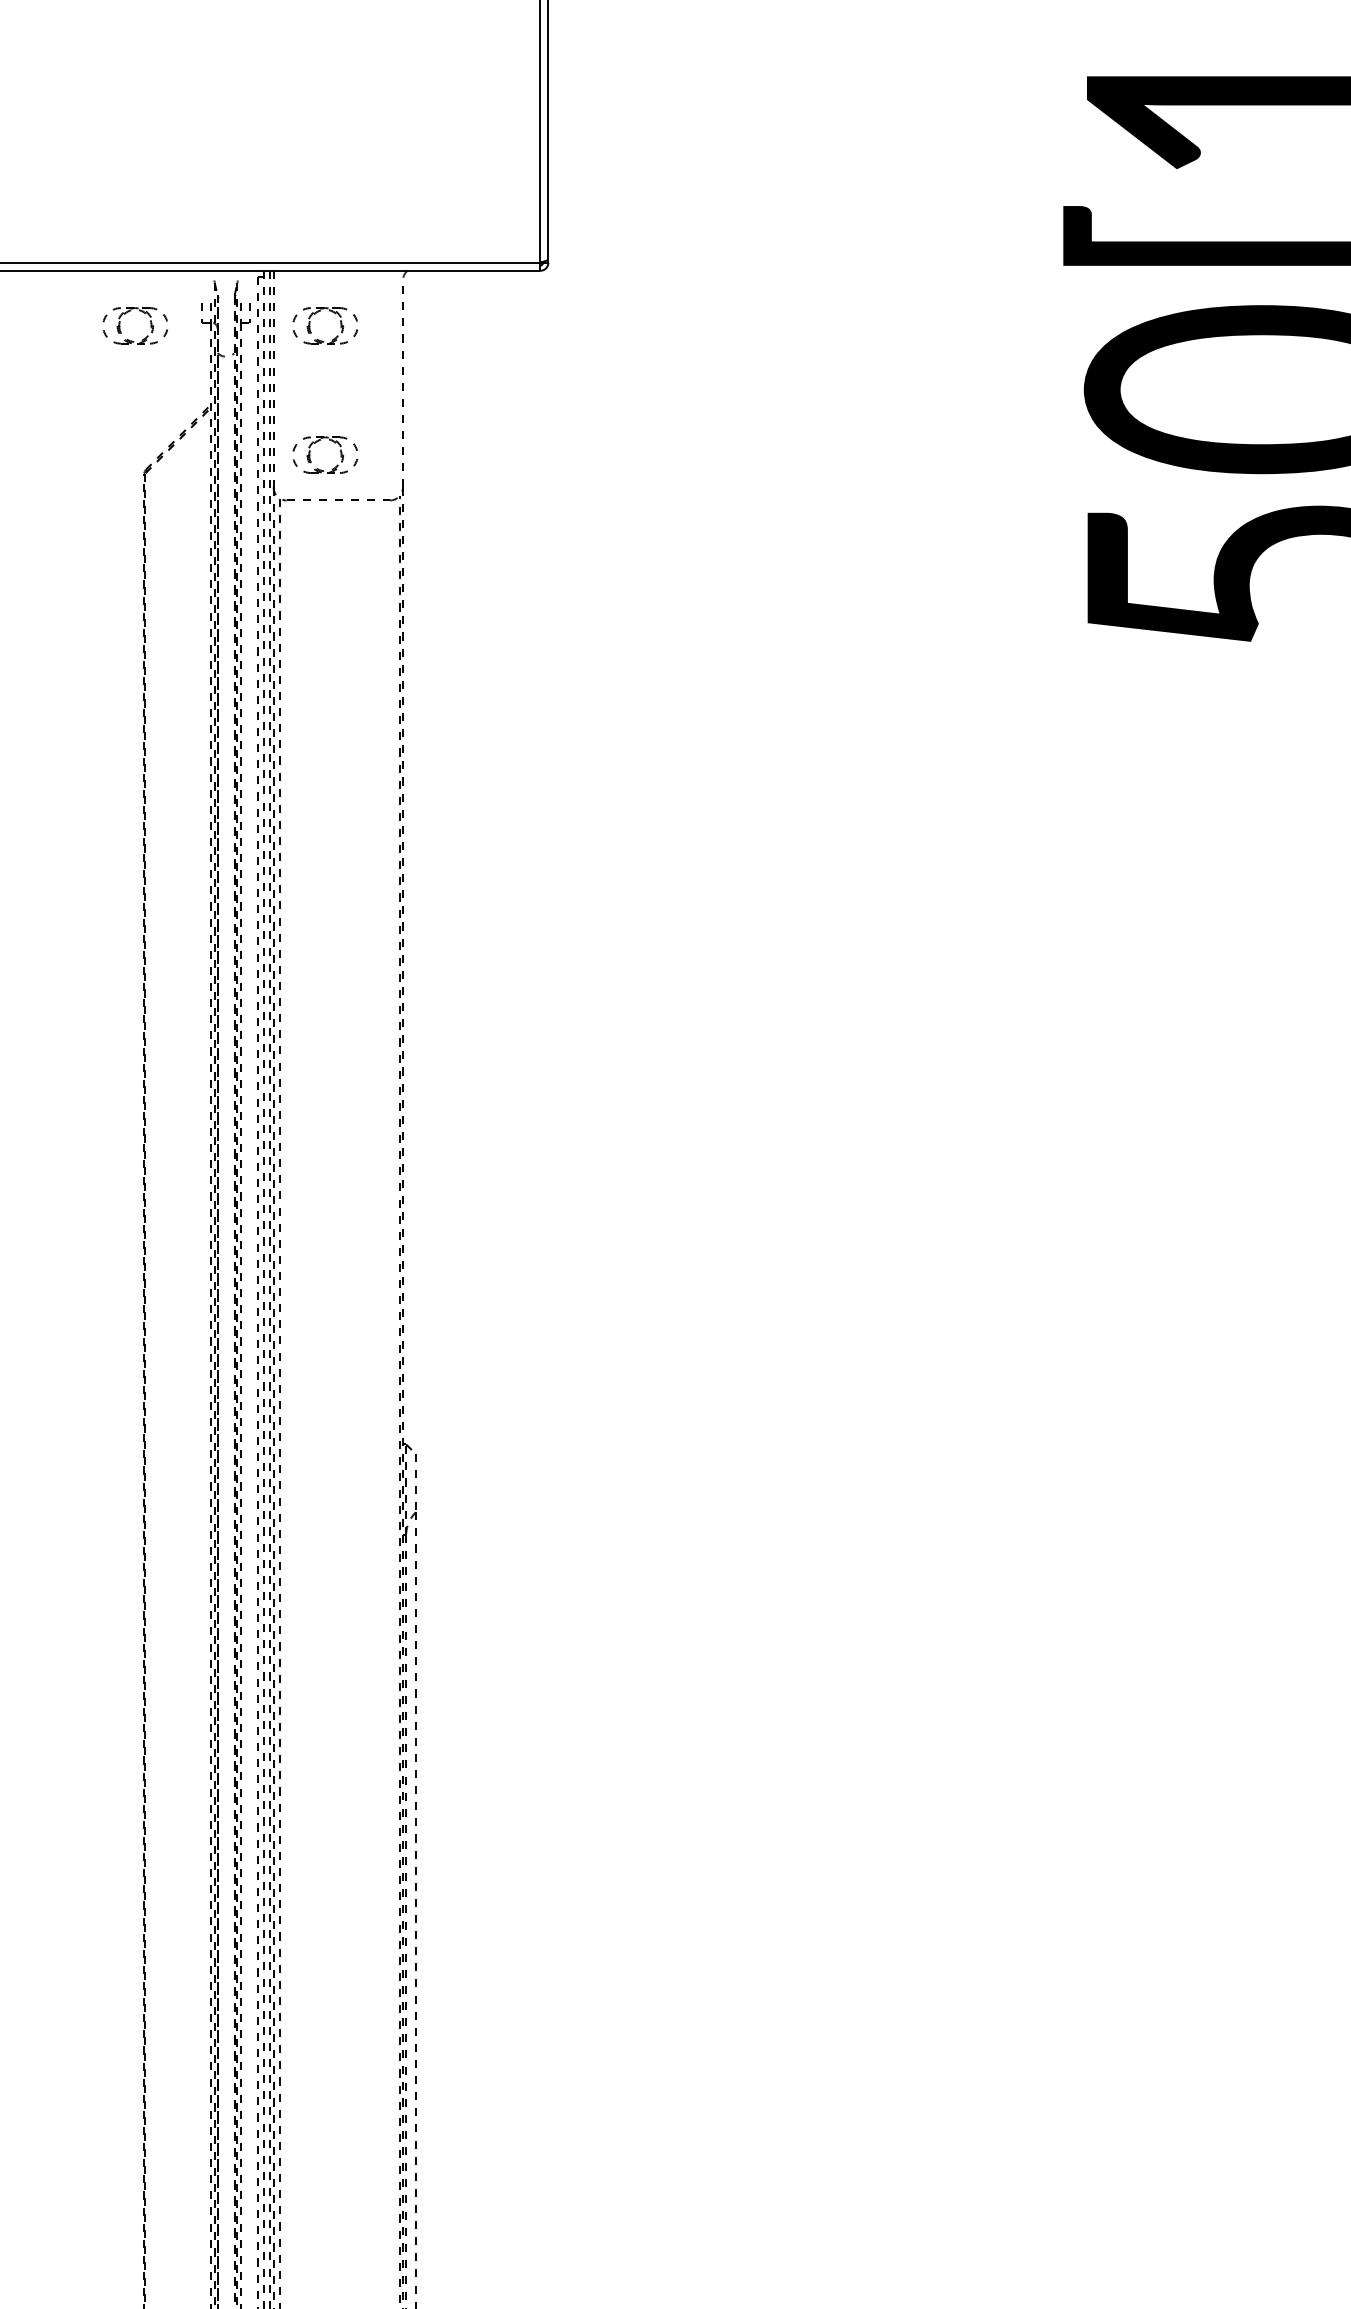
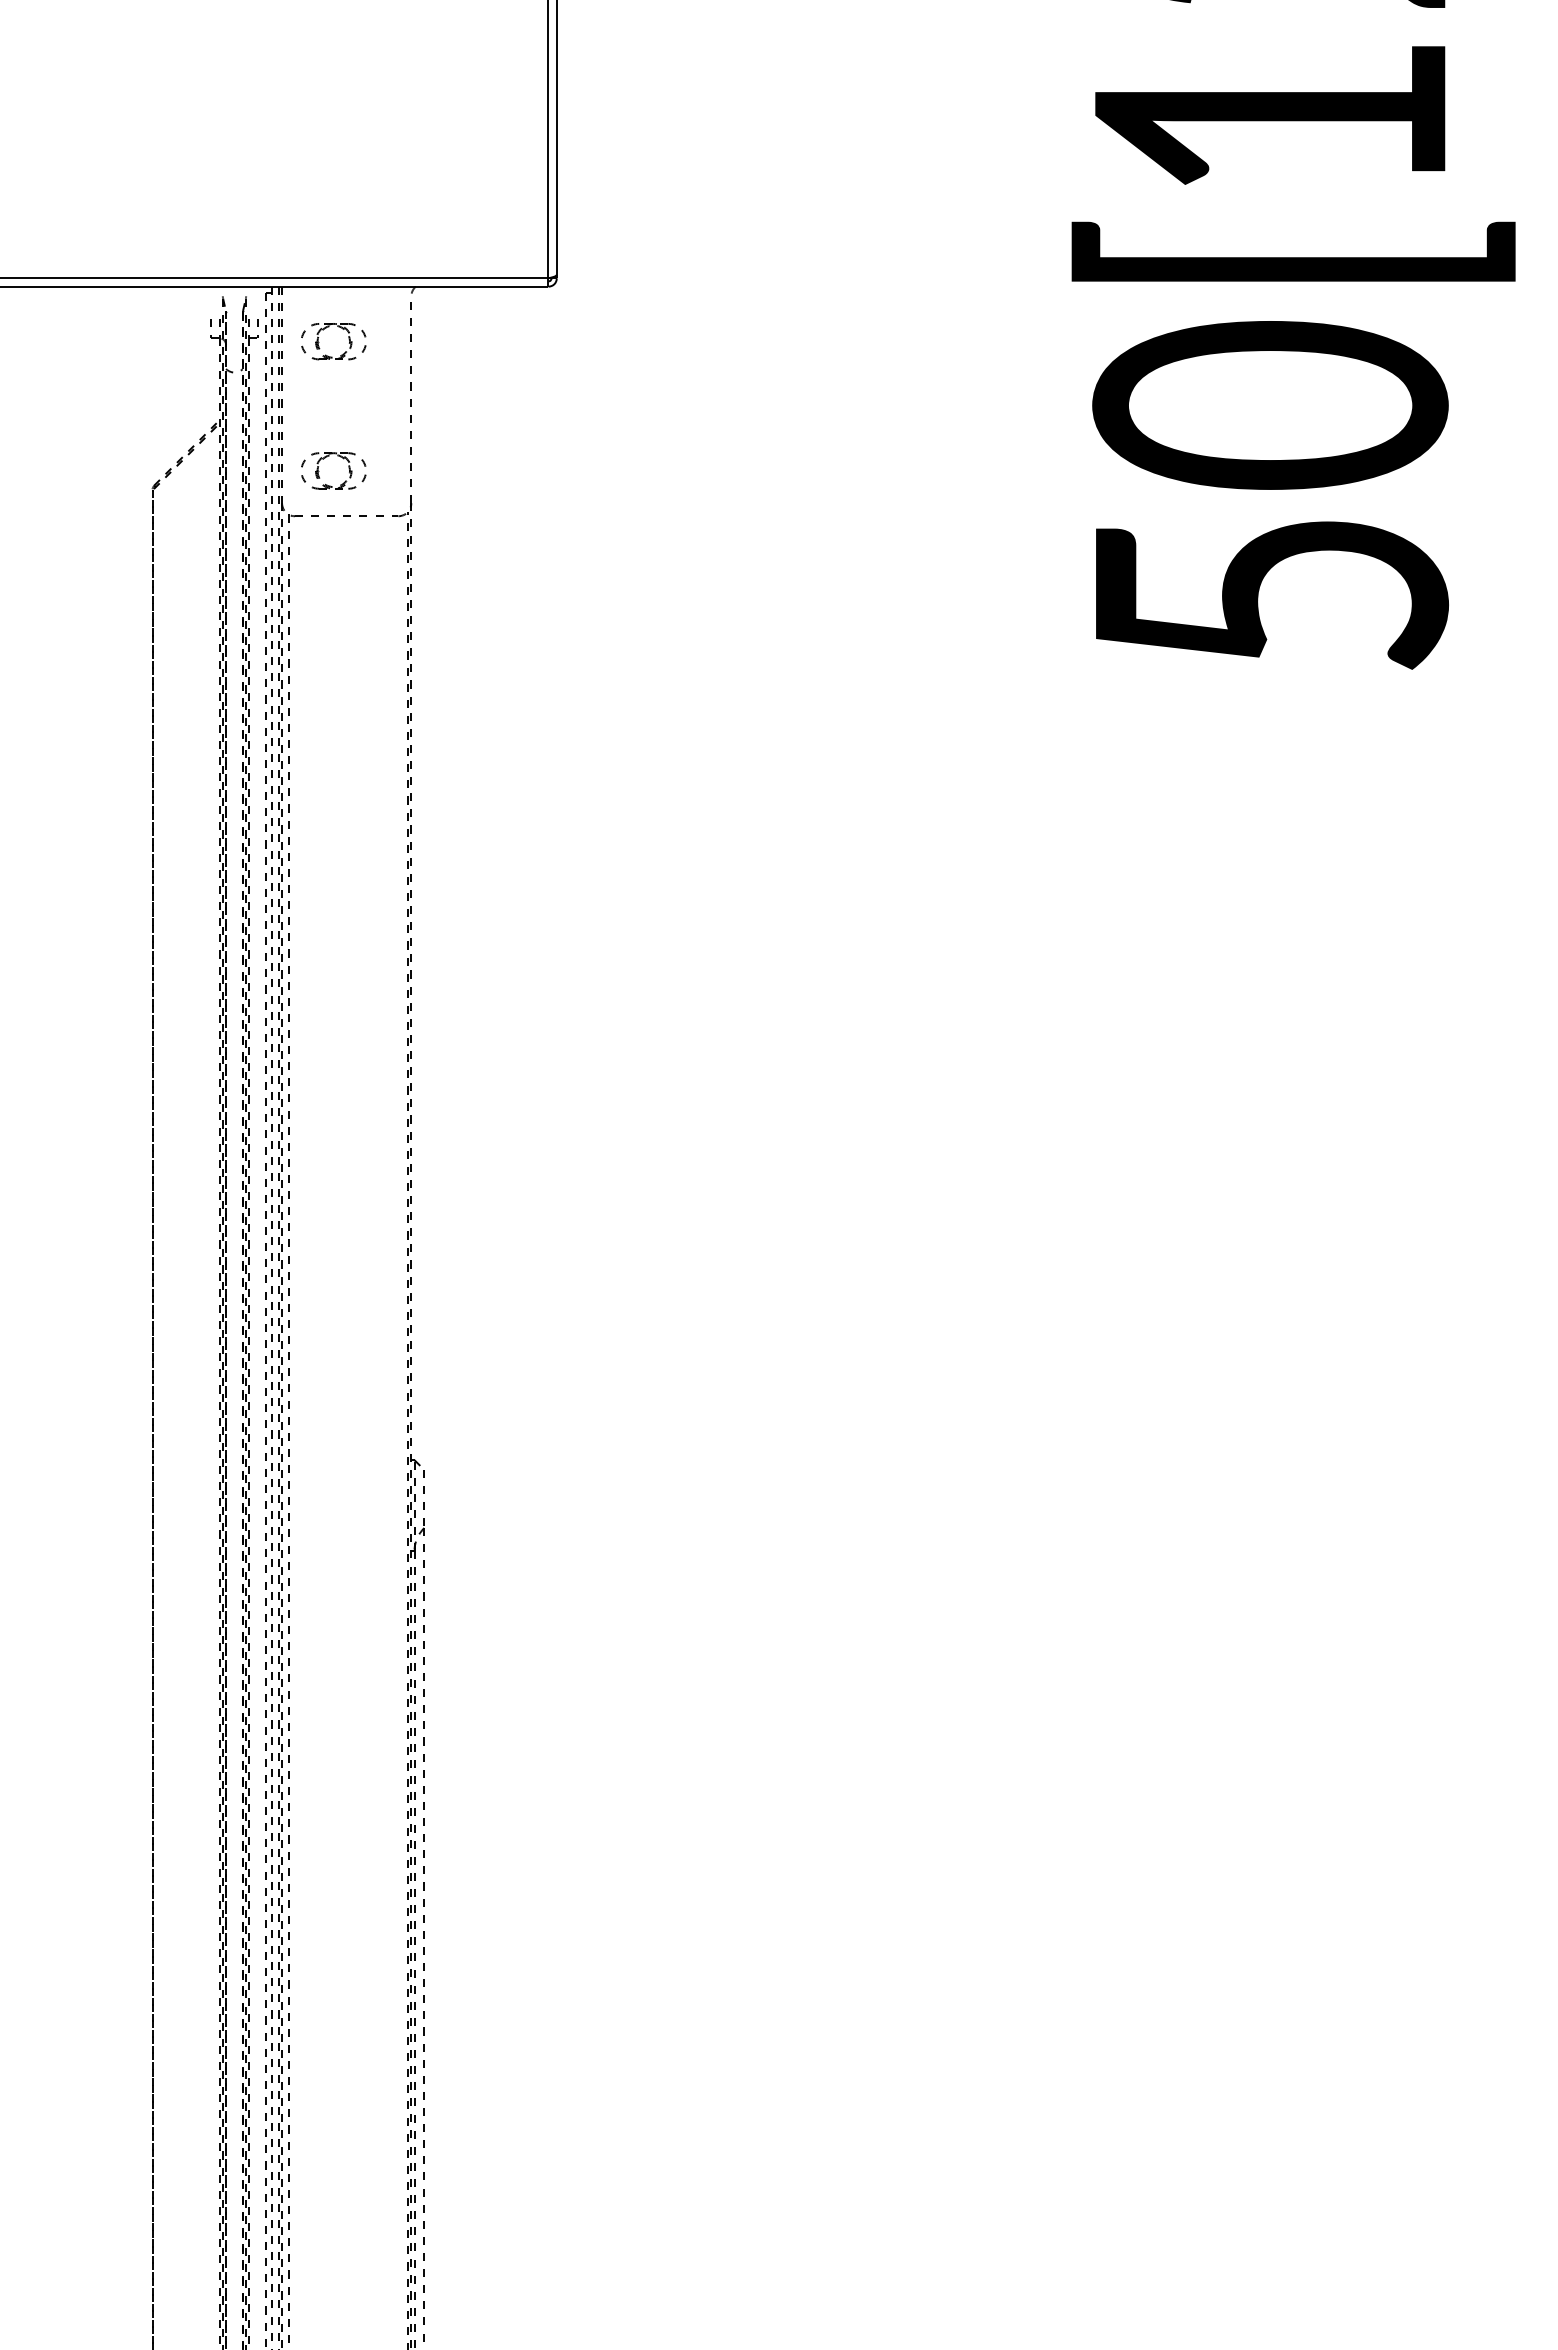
part: (121, 326) -> (129, 342), removed

